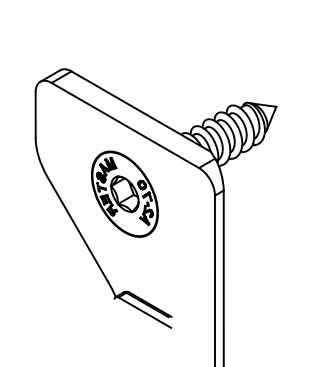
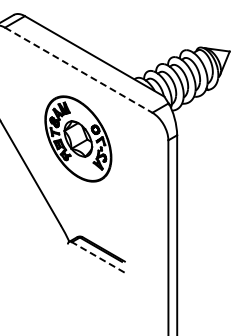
line: (125, 125) -> (78, 70), solid -> dashed
line: (144, 312) -> (97, 257), solid -> dashed

